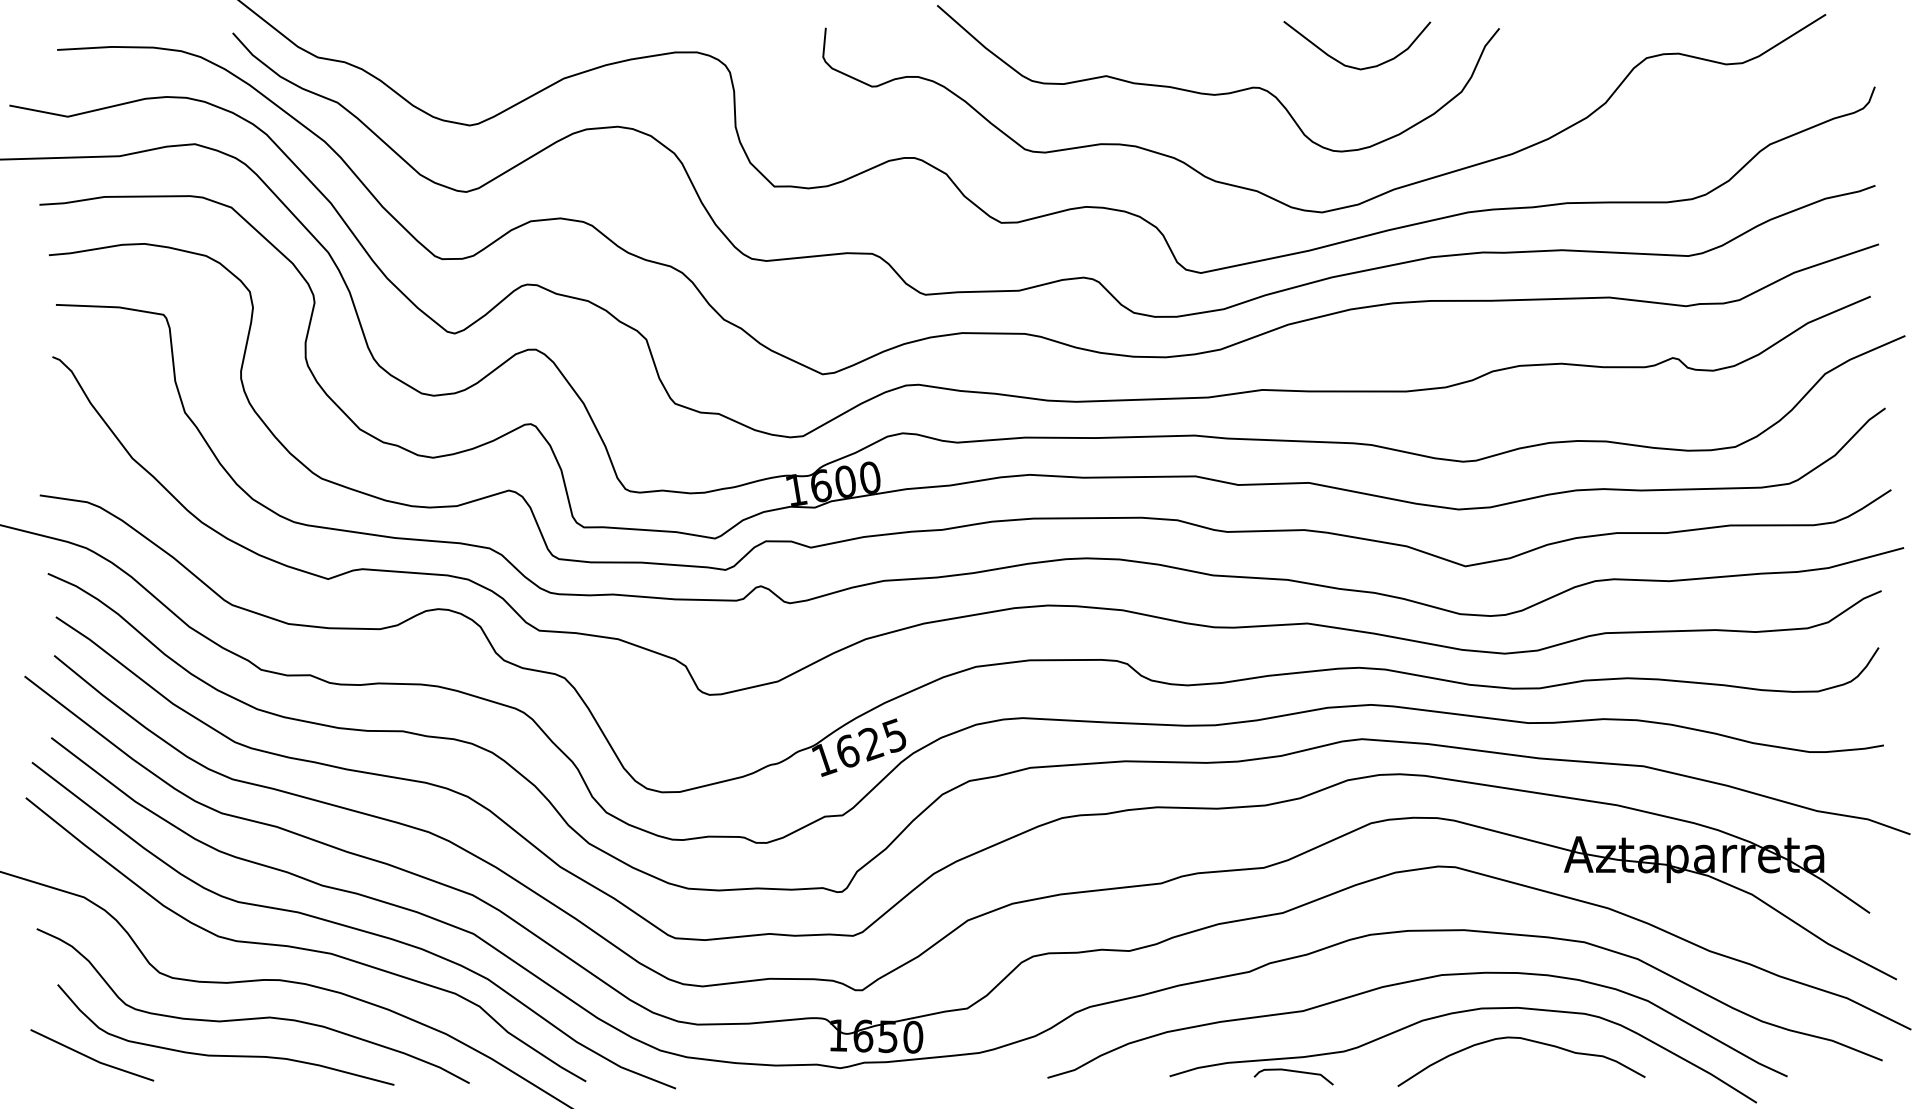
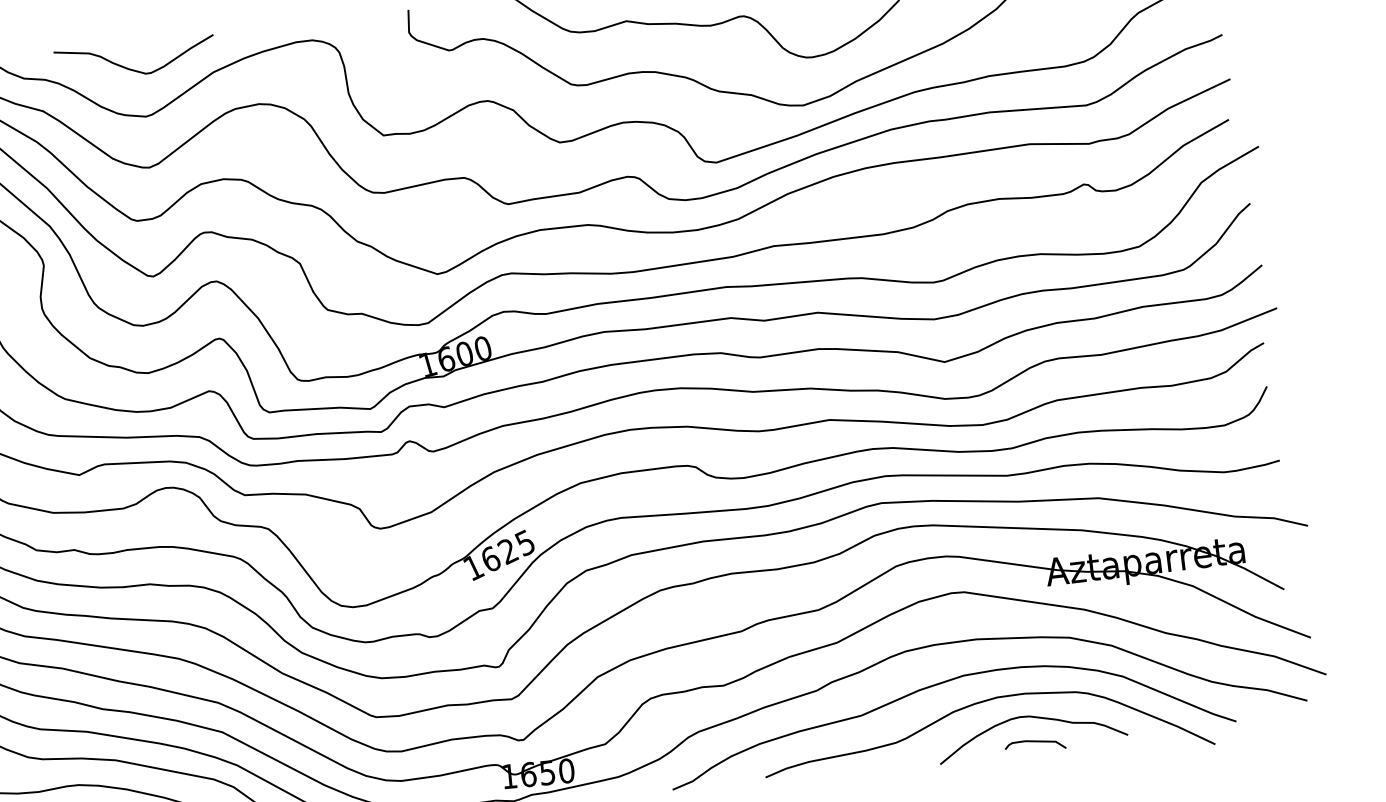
curve: (458, 61) -> (131, 68), added
curve: (1294, 1072) -> (1035, 742), moved

